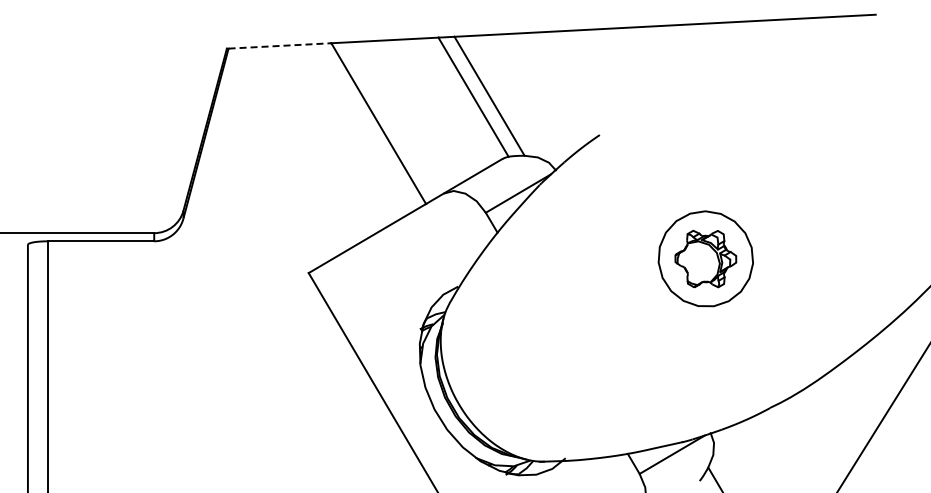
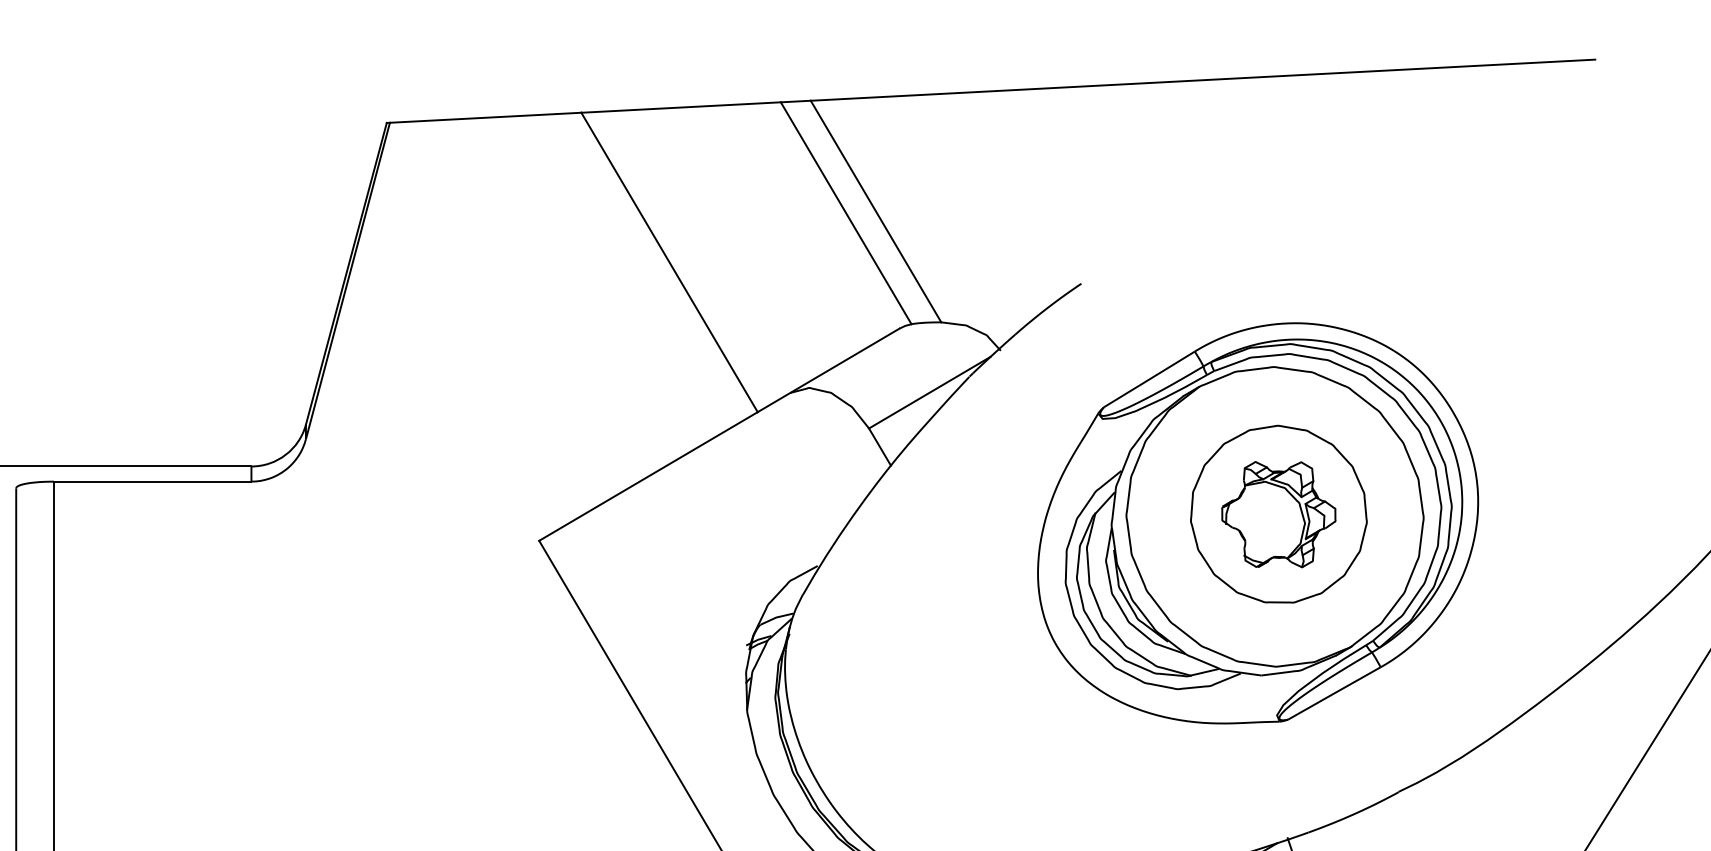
line: (280, 45) -> (486, 116), dashed -> solid
part: (694, 263) -> (1257, 522), added

